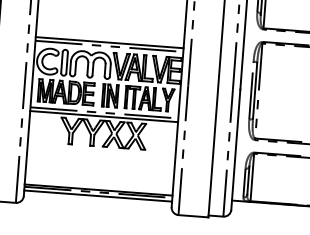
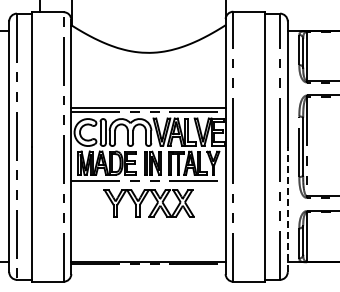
line: (104, 116) -> (148, 185), removed
line: (235, 149) -> (287, 209), solid -> dashed
line: (98, 196) -> (148, 268), removed

